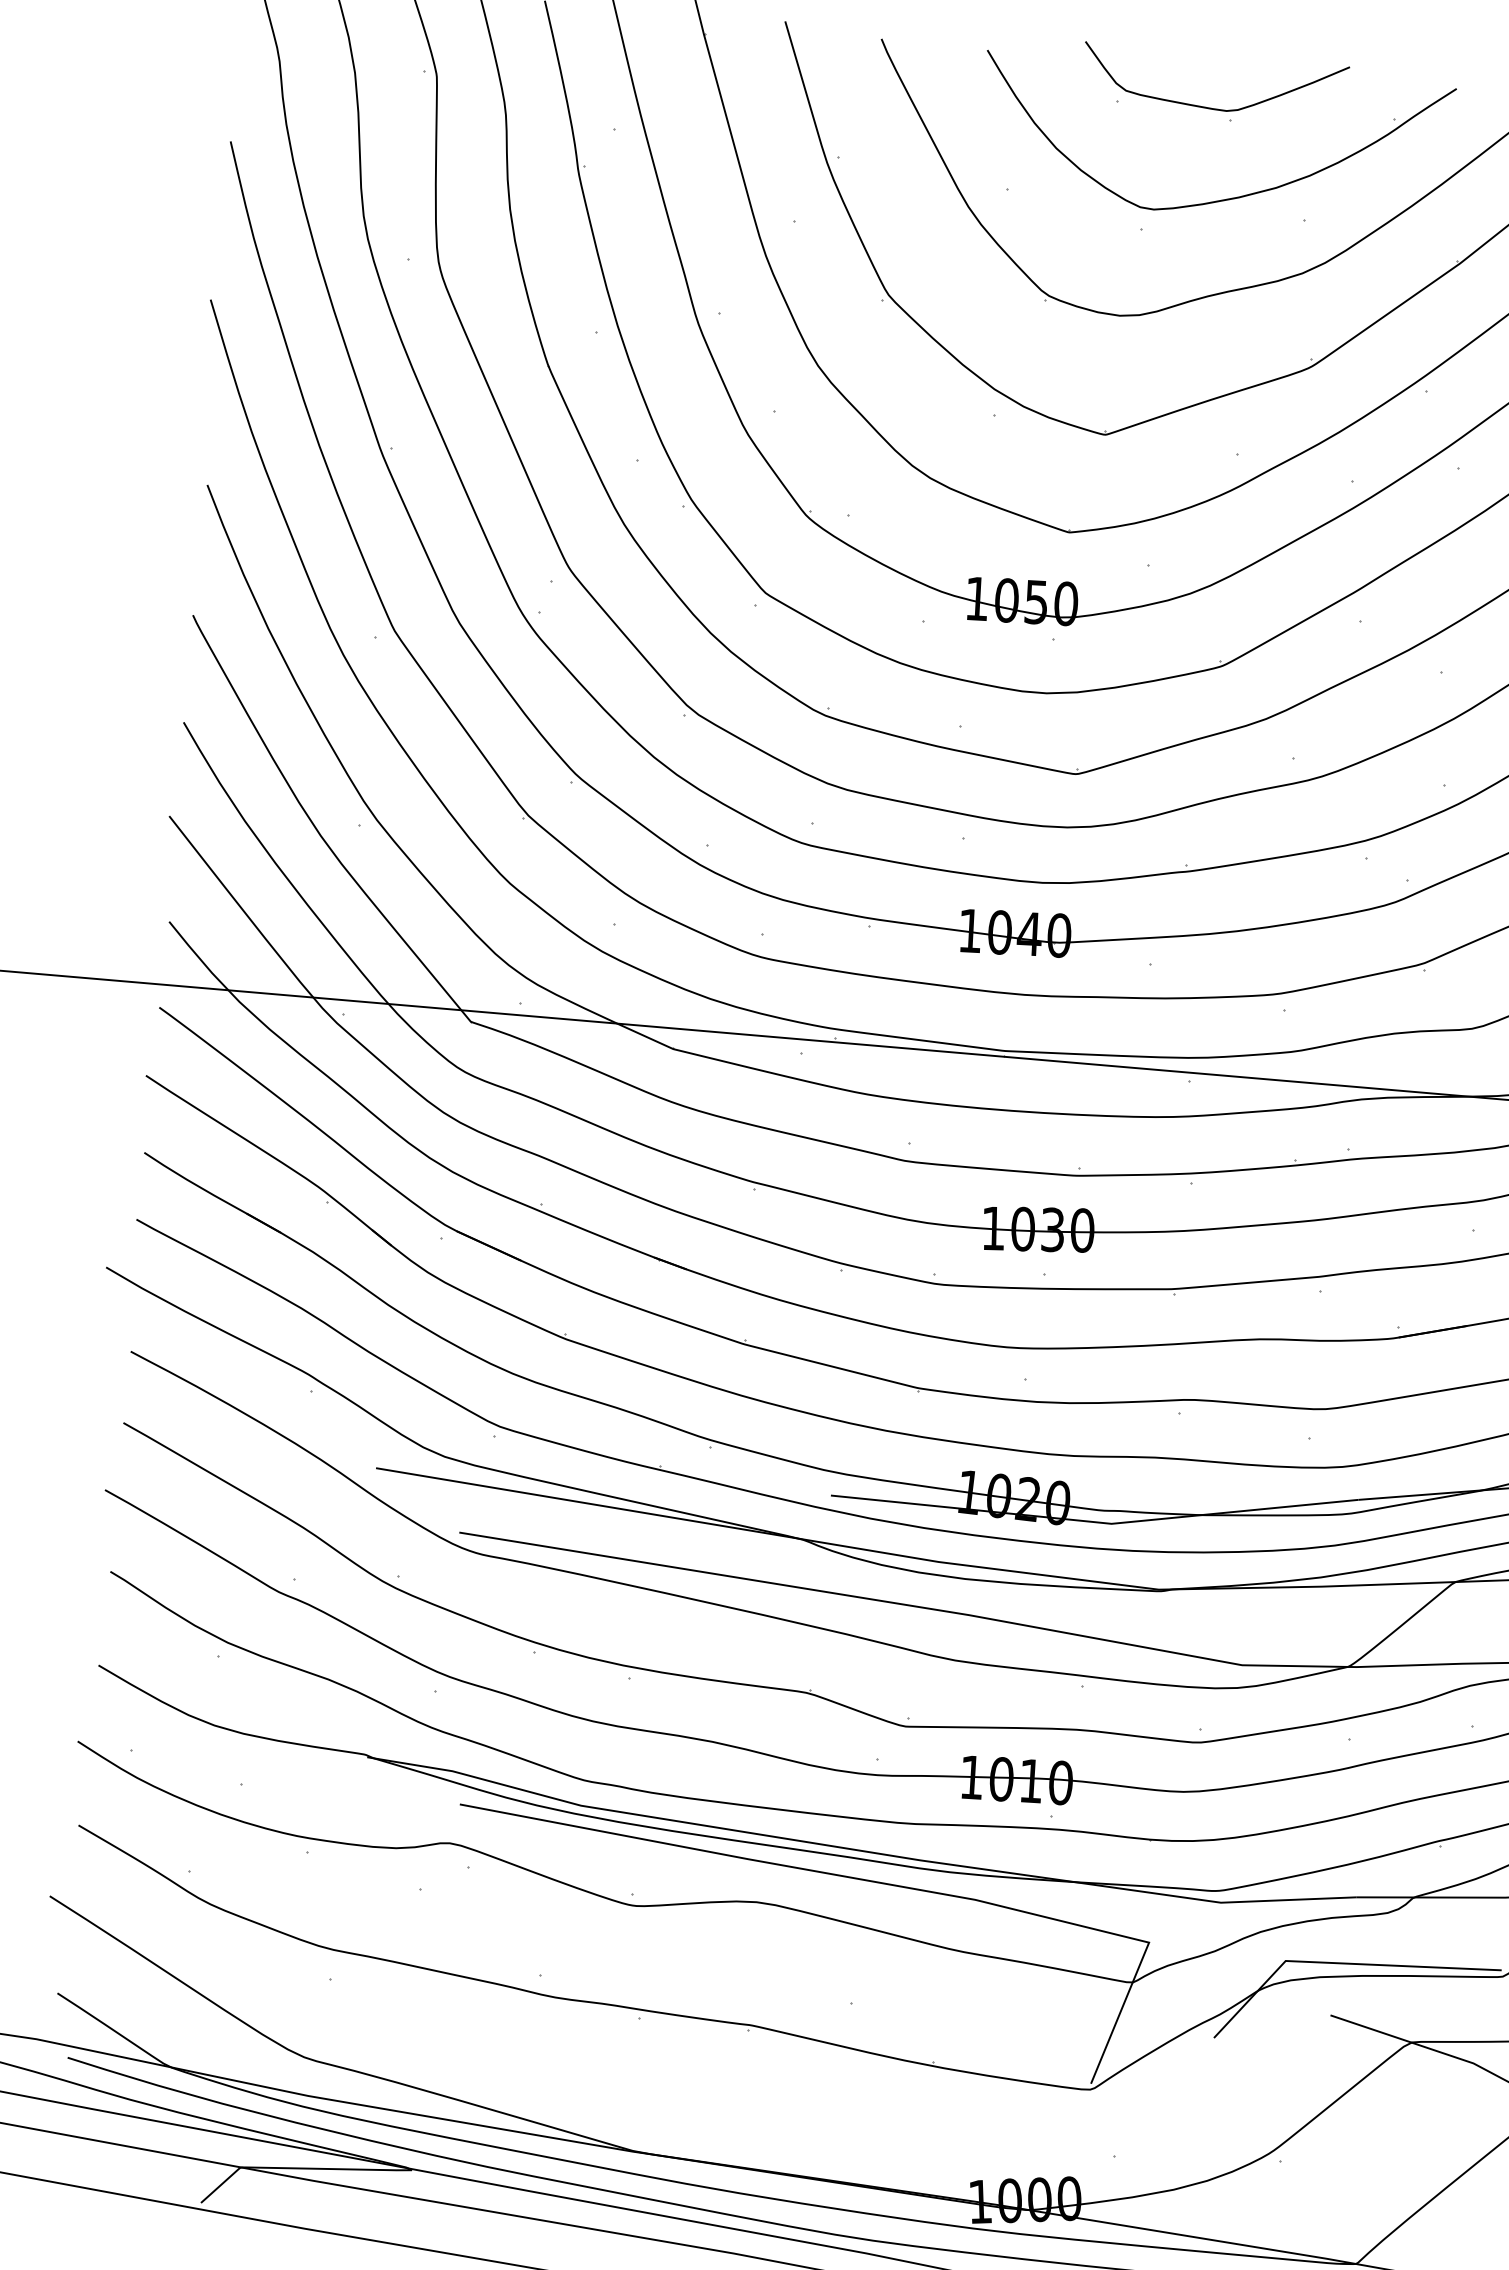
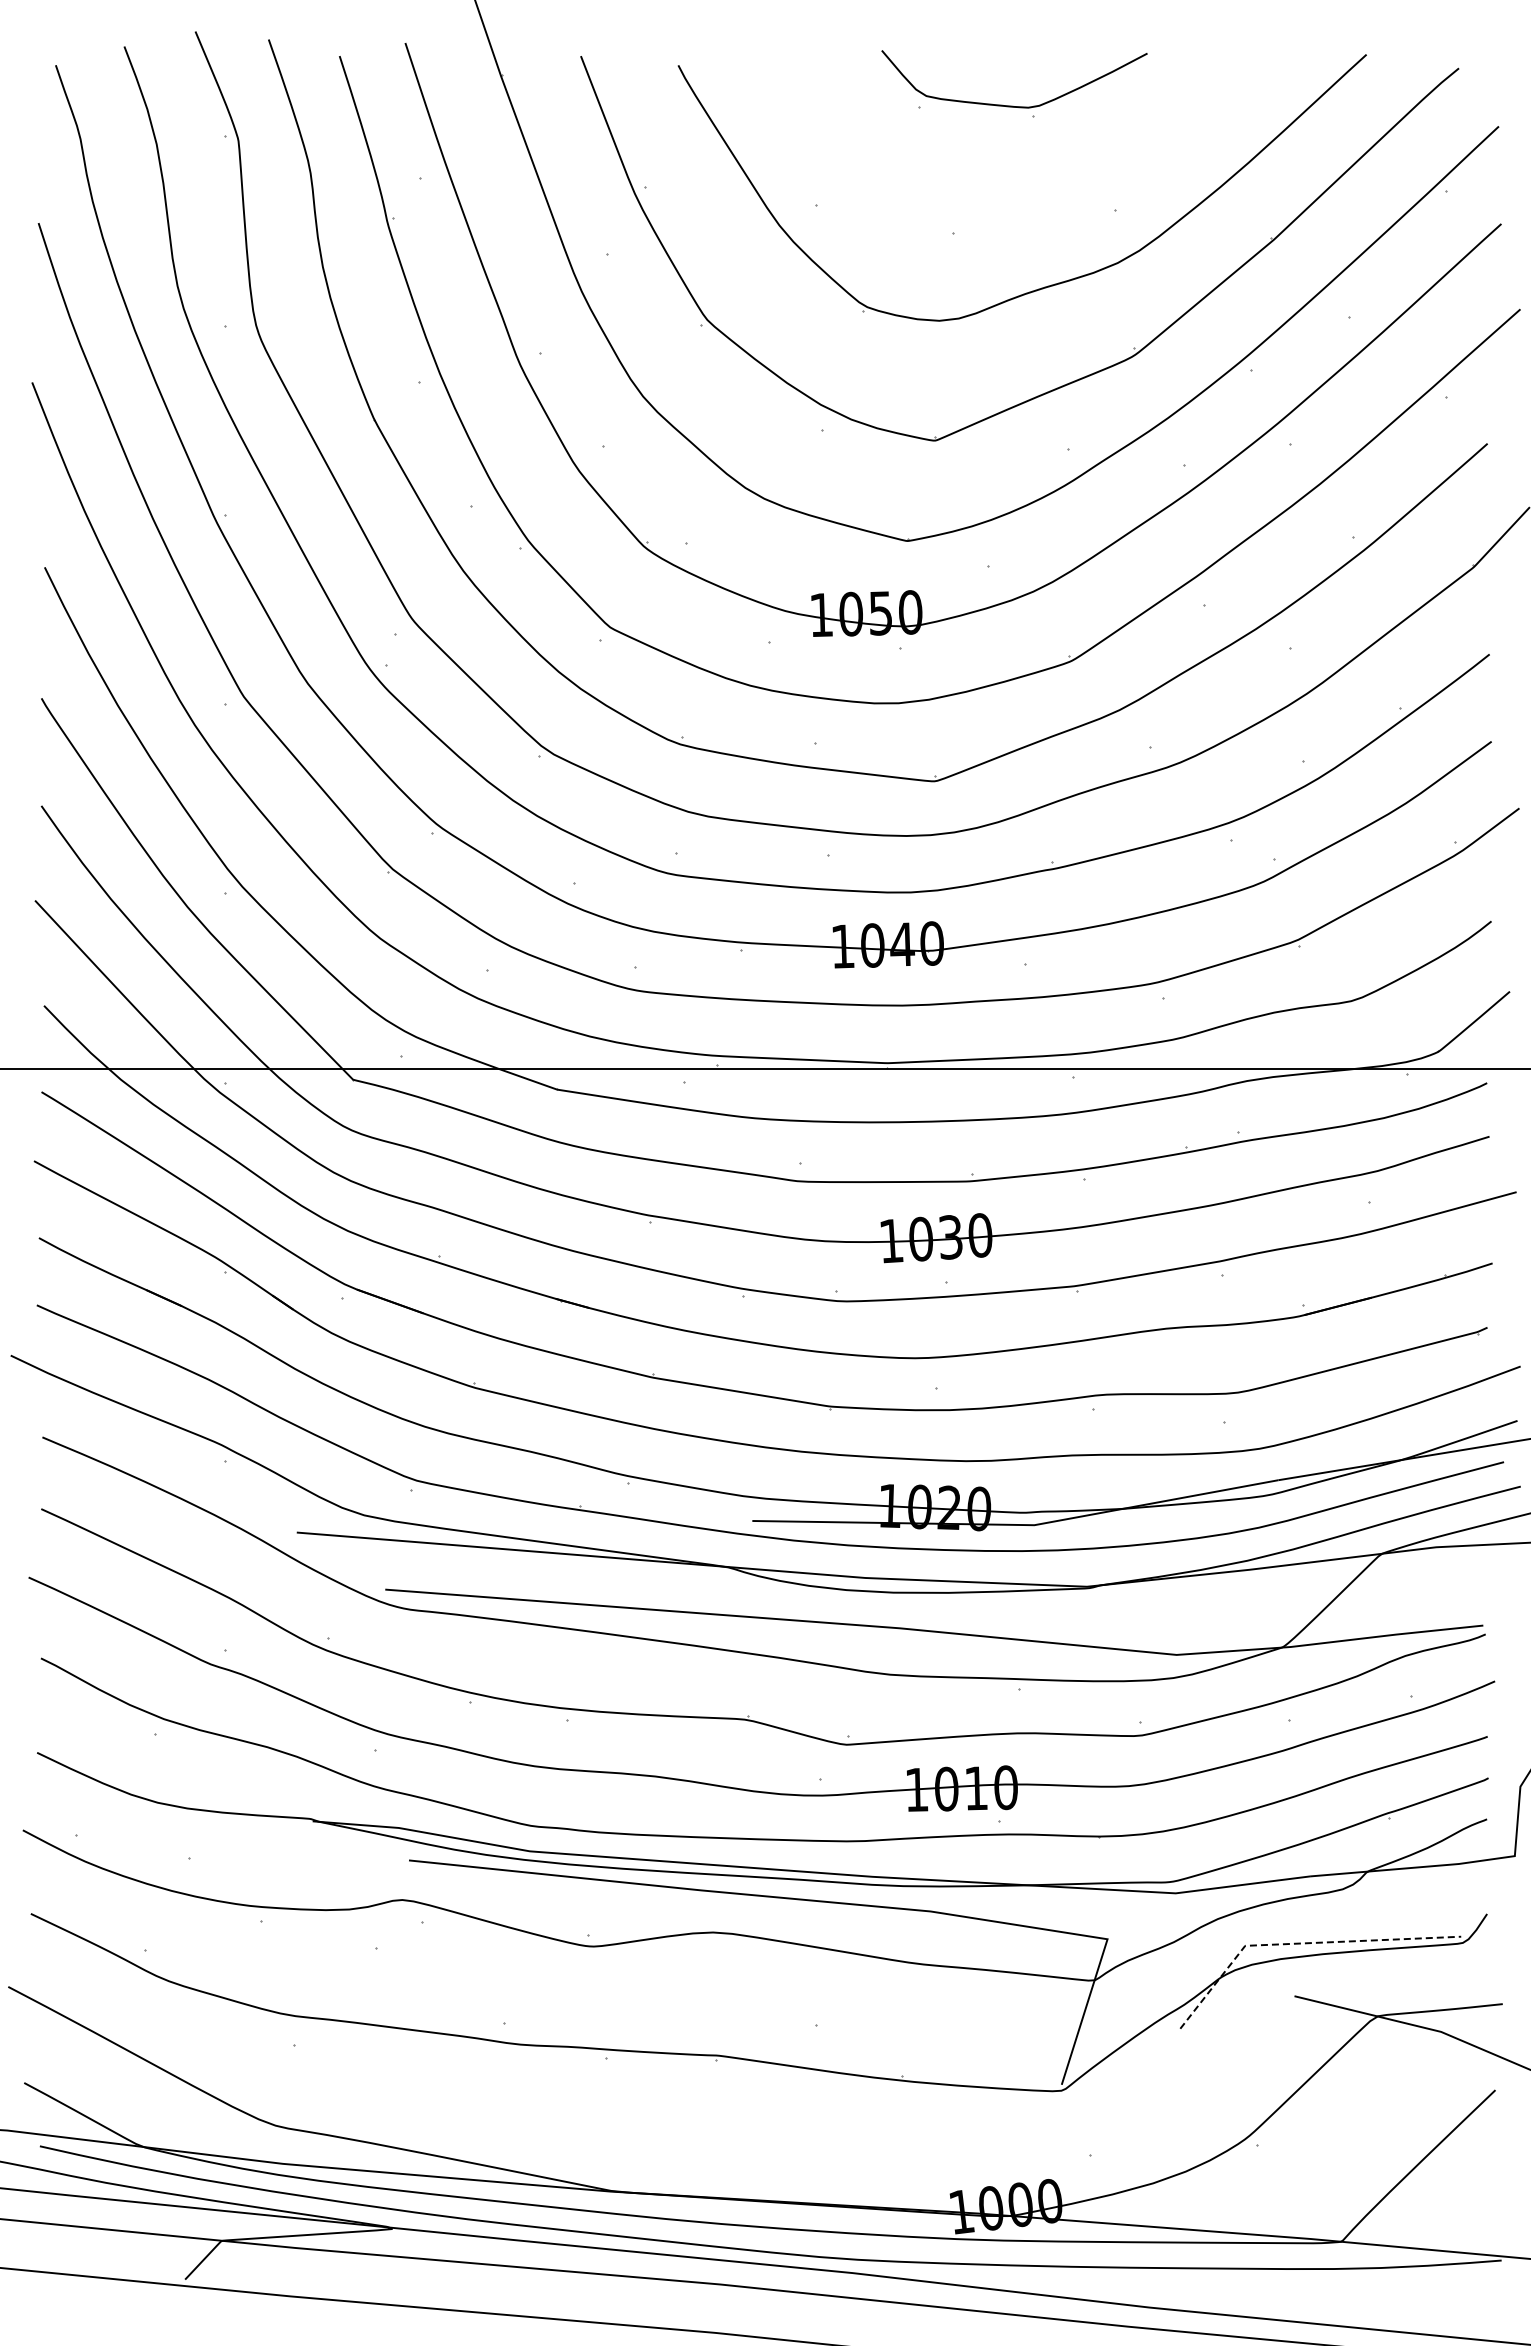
part: (1224, 198) -> (1033, 195), removed
line: (1339, 1963) -> (1299, 1943), solid -> dashed

